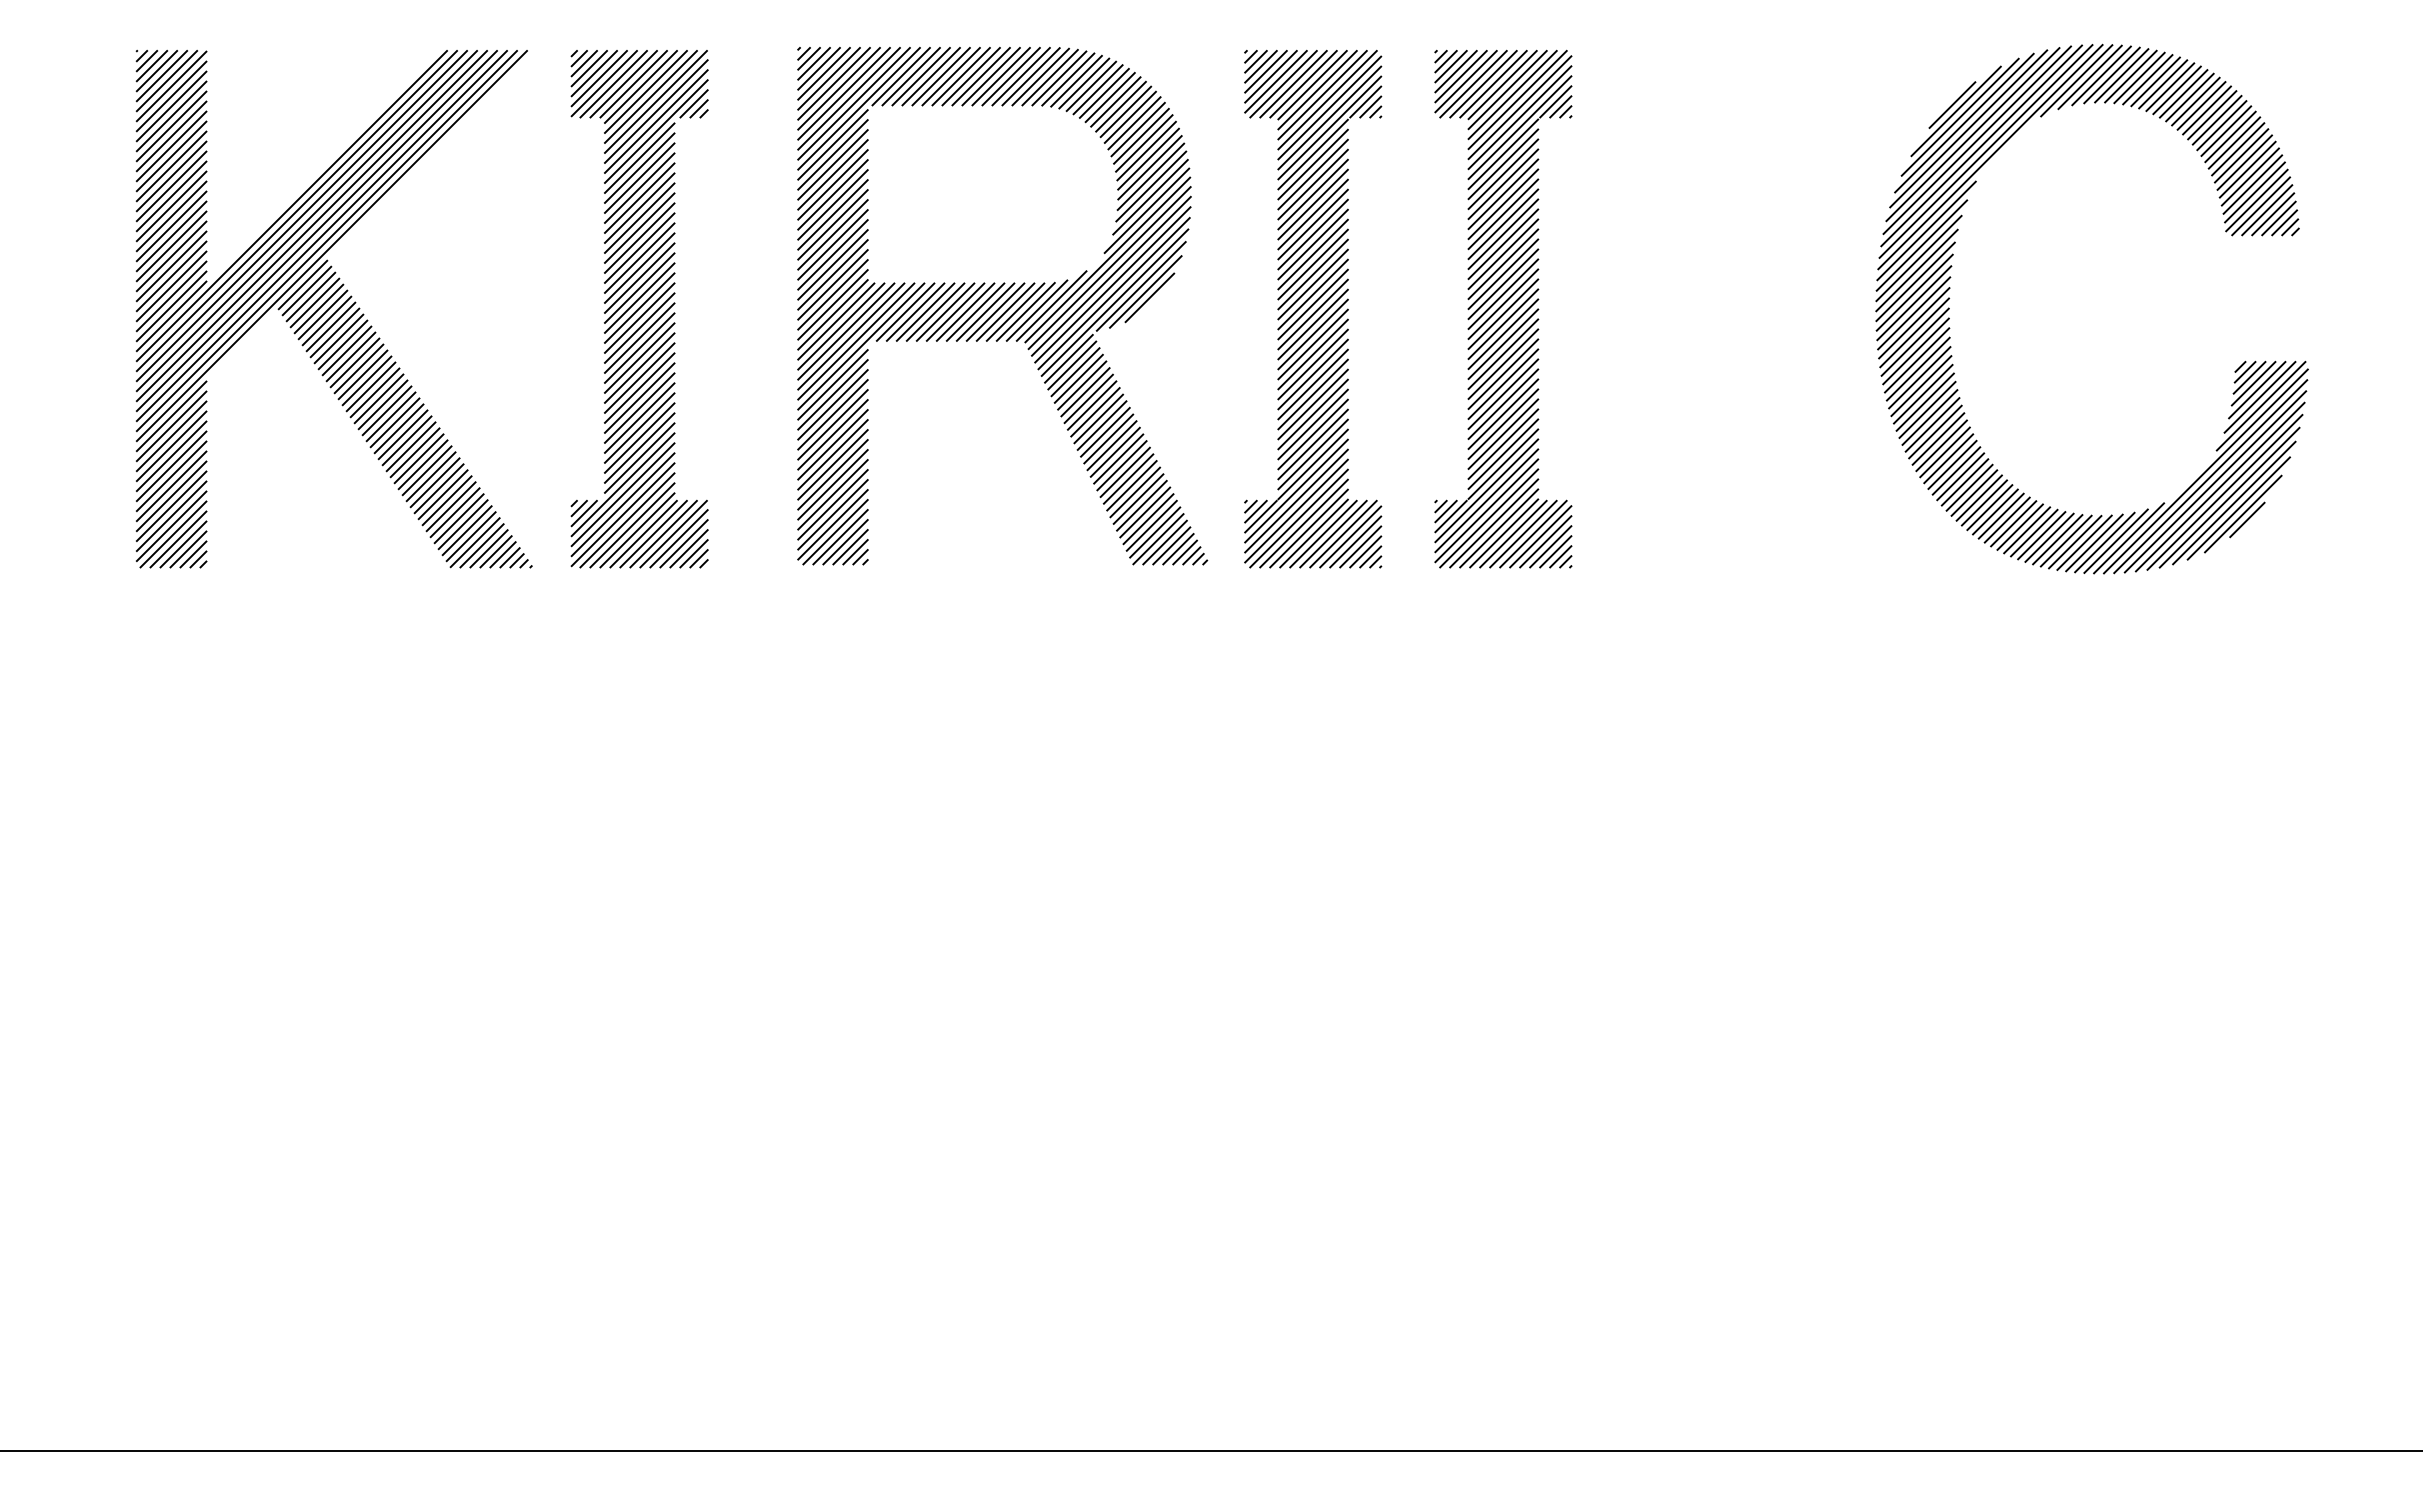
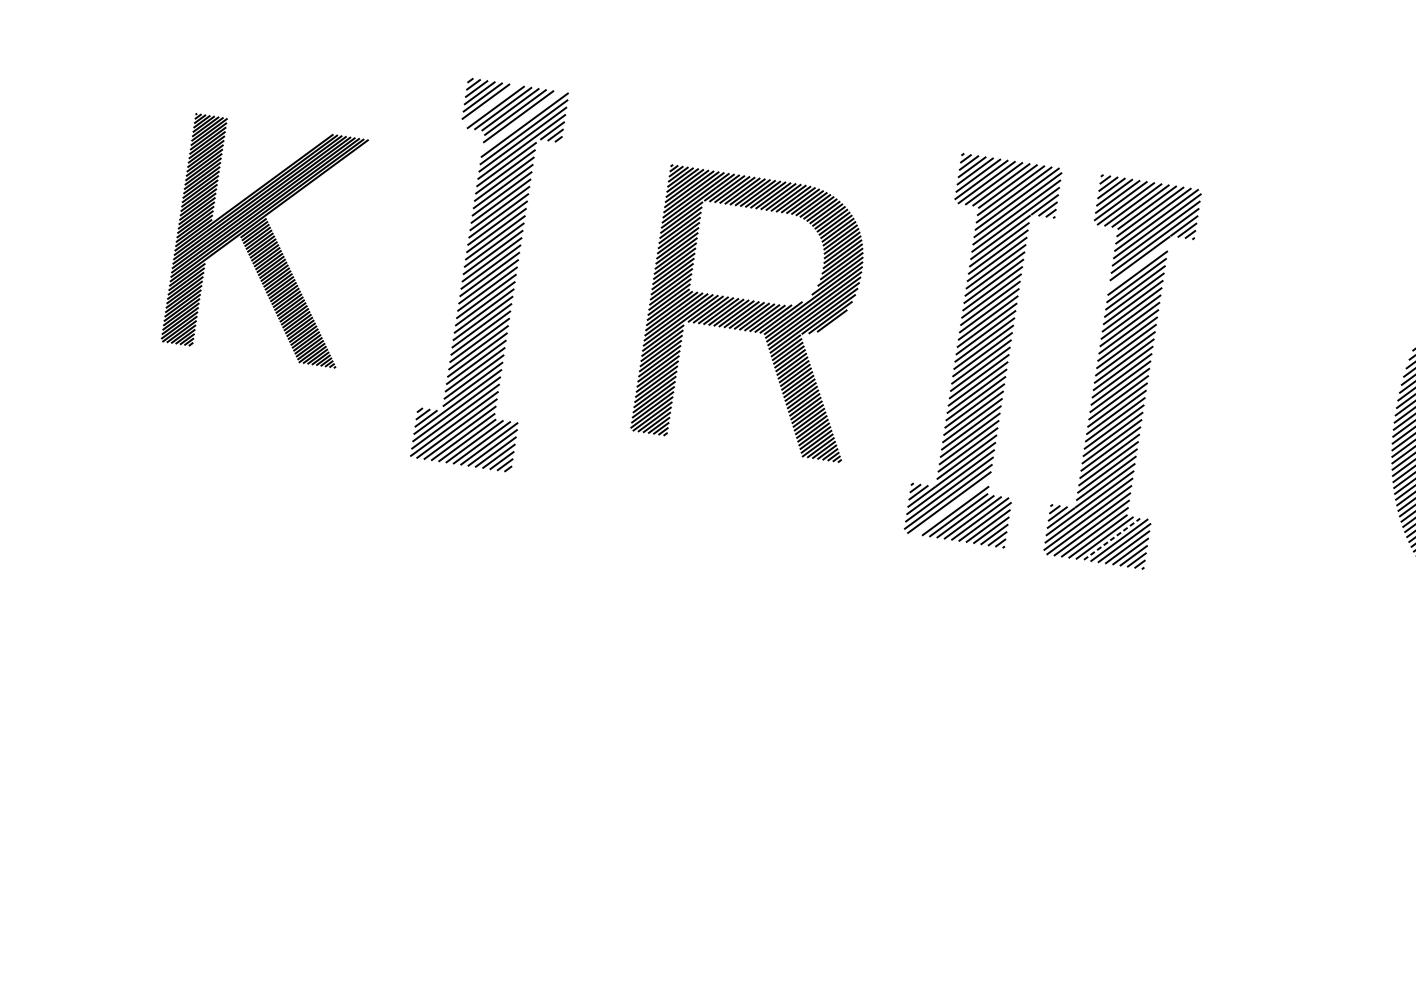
line: (603, 83) -> (488, 105), removed
line: (650, 96) -> (521, 120), removed
line: (1503, 164) -> (1138, 266), removed
part: (1002, 305) -> (755, 313), size x0.7
part: (333, 308) -> (265, 240), size x0.6
line: (1303, 523) -> (952, 506), removed
line: (1523, 534) -> (1112, 539), solid -> dashed

